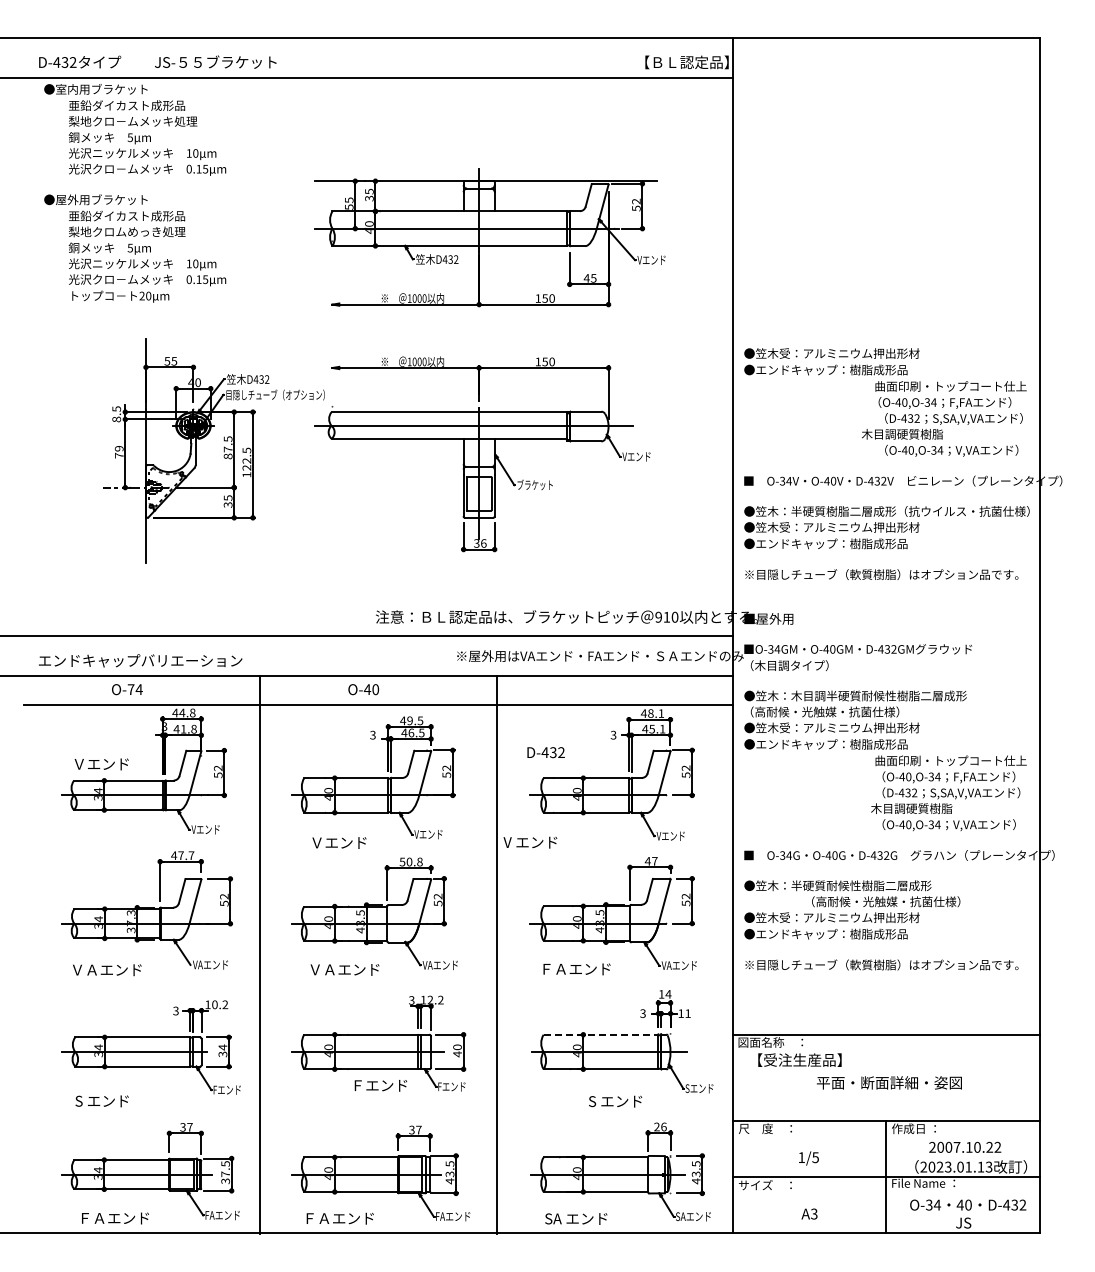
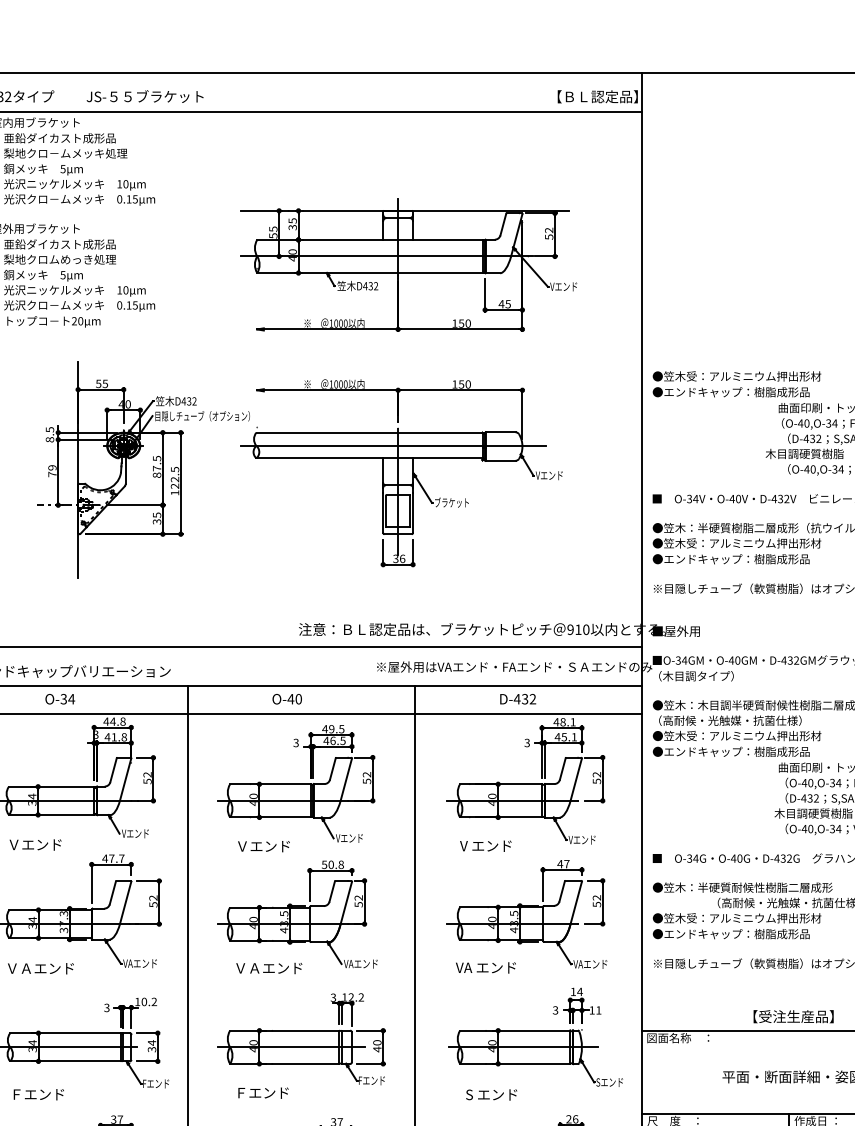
text: (130, 689) -> (63, 699), O-74 -> O-34
text: (545, 752) -> (517, 699), moved
text: (101, 764) -> (35, 845), moved
text: (530, 842) -> (485, 846), moved
text: (574, 969) -> (489, 968), ＦＡエンド -> VA エンド
line: (601, 1034) -> (515, 1030), dashed -> solid
text: (799, 1059) -> (793, 1016), moved
text: (380, 1085) -> (263, 1092), moved
text: (103, 1101) -> (37, 1094), S エンド -> Ｆエンド
text: (615, 1101) -> (491, 1094), moved

